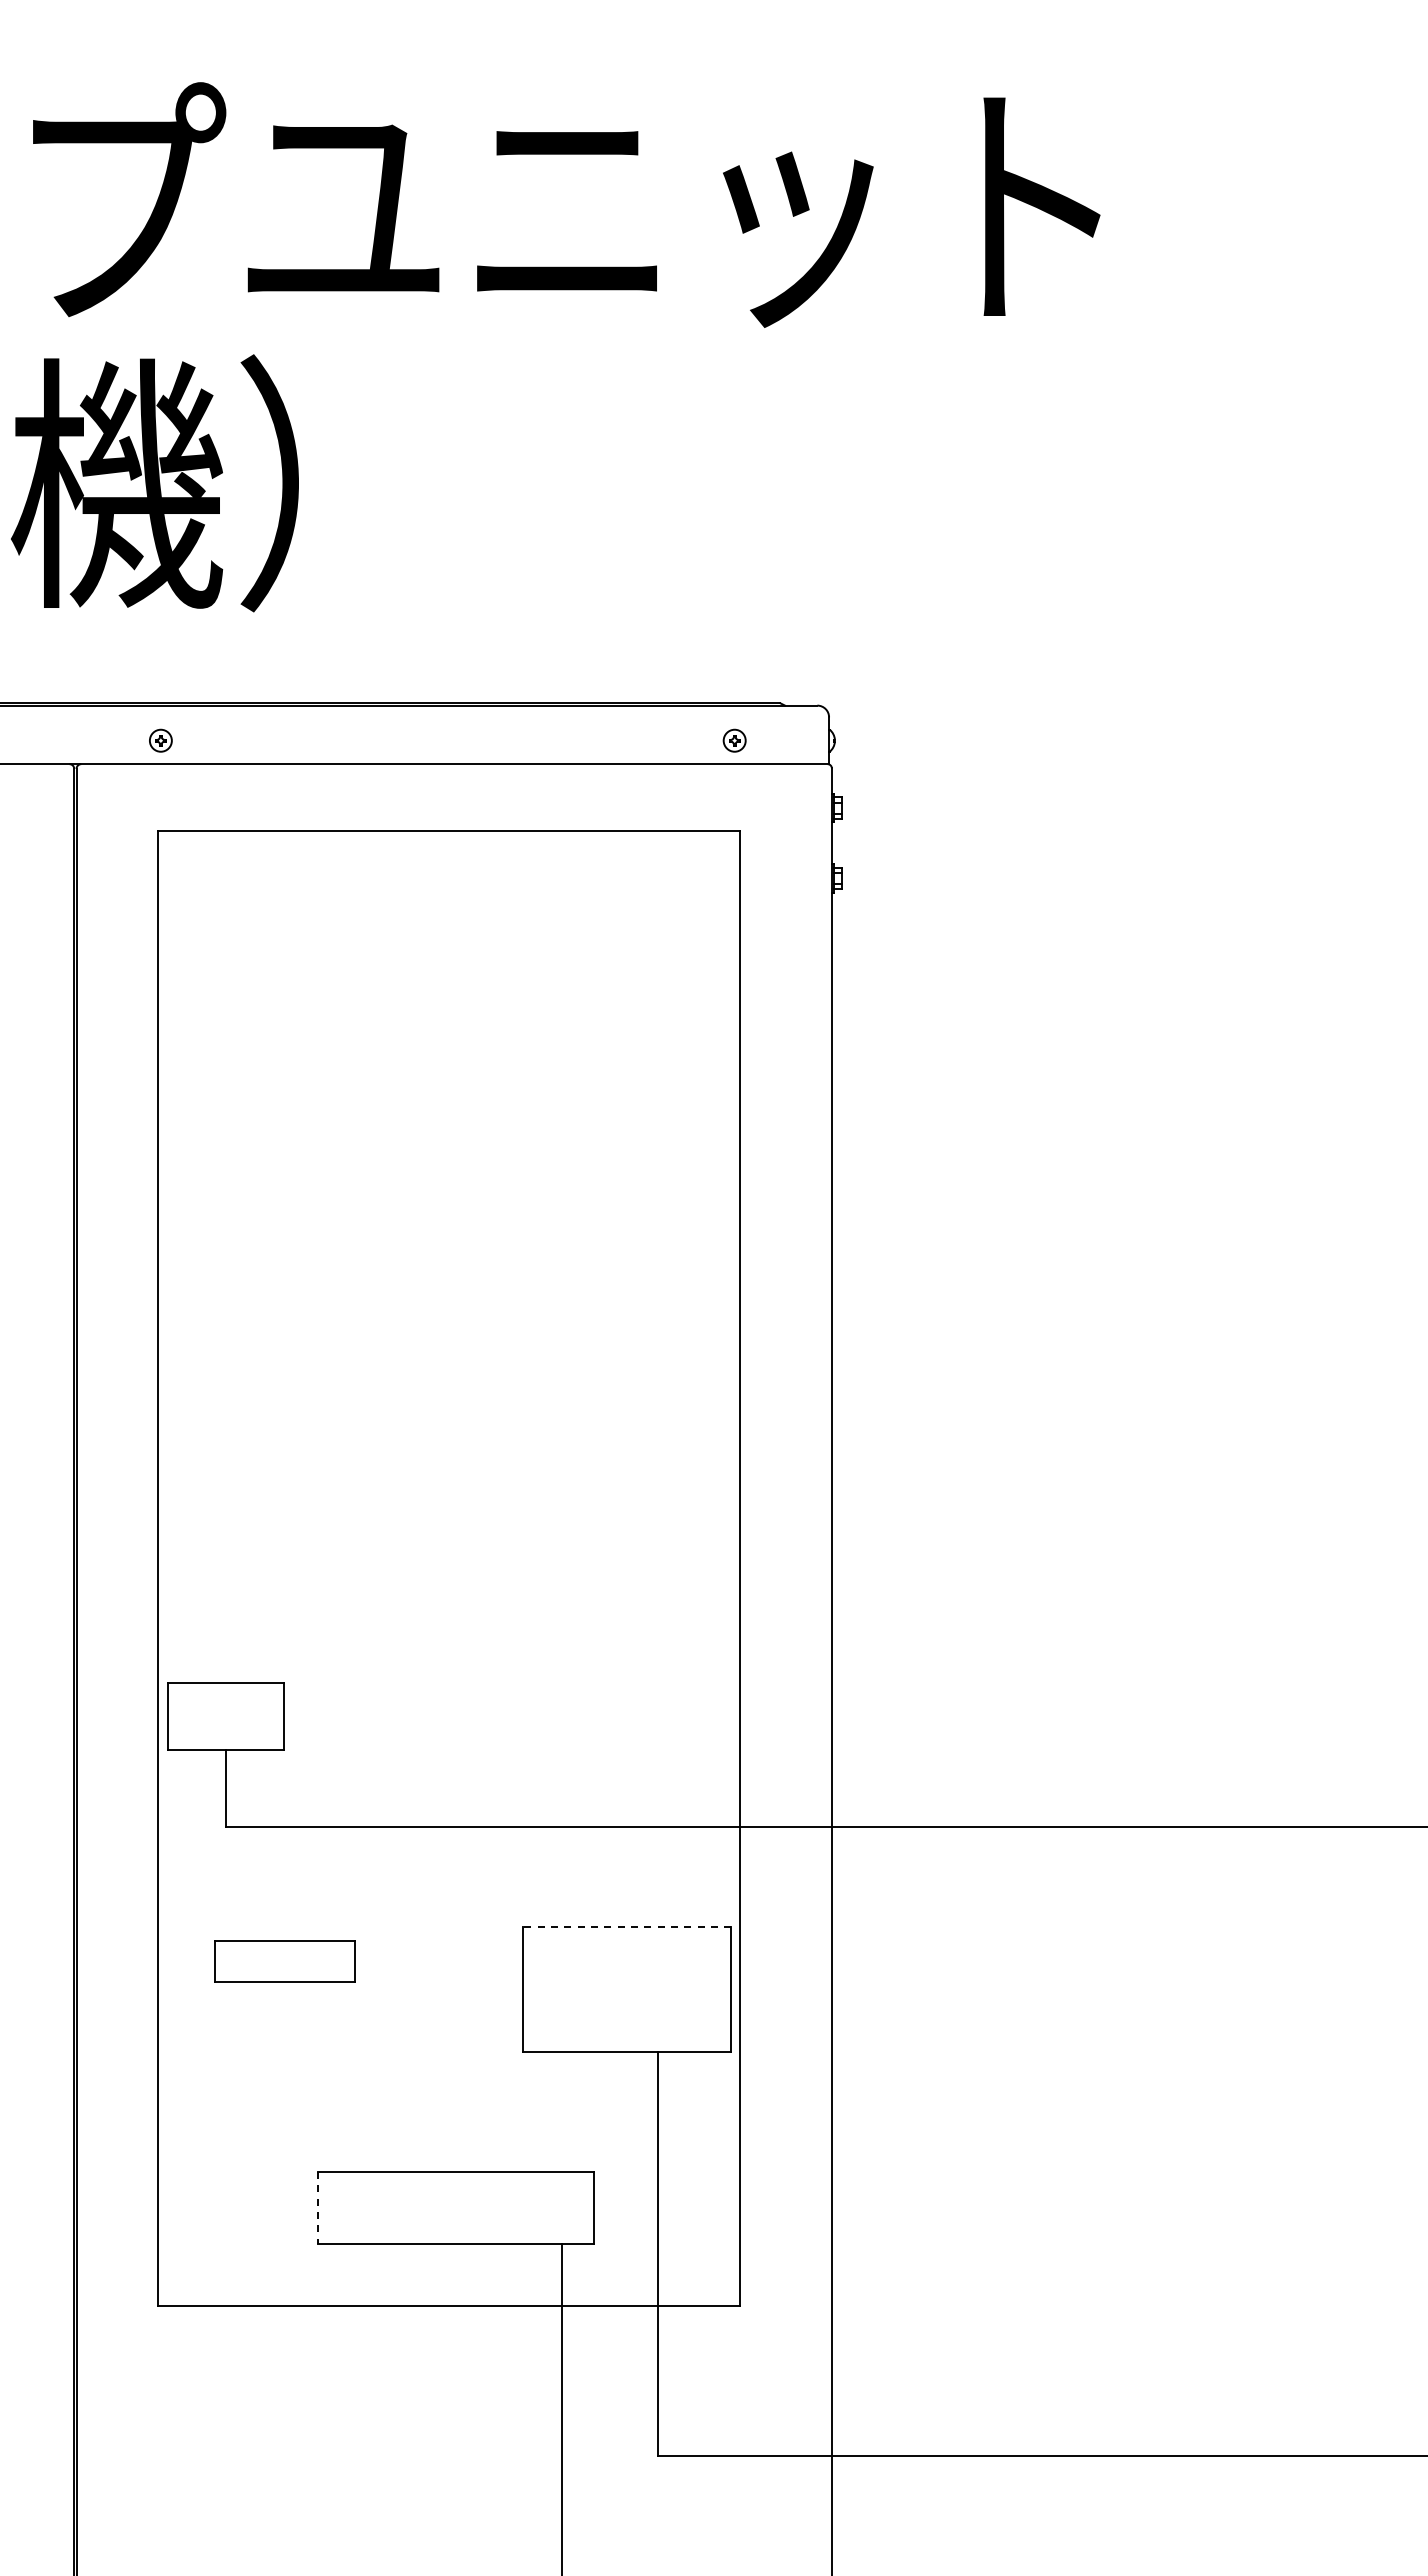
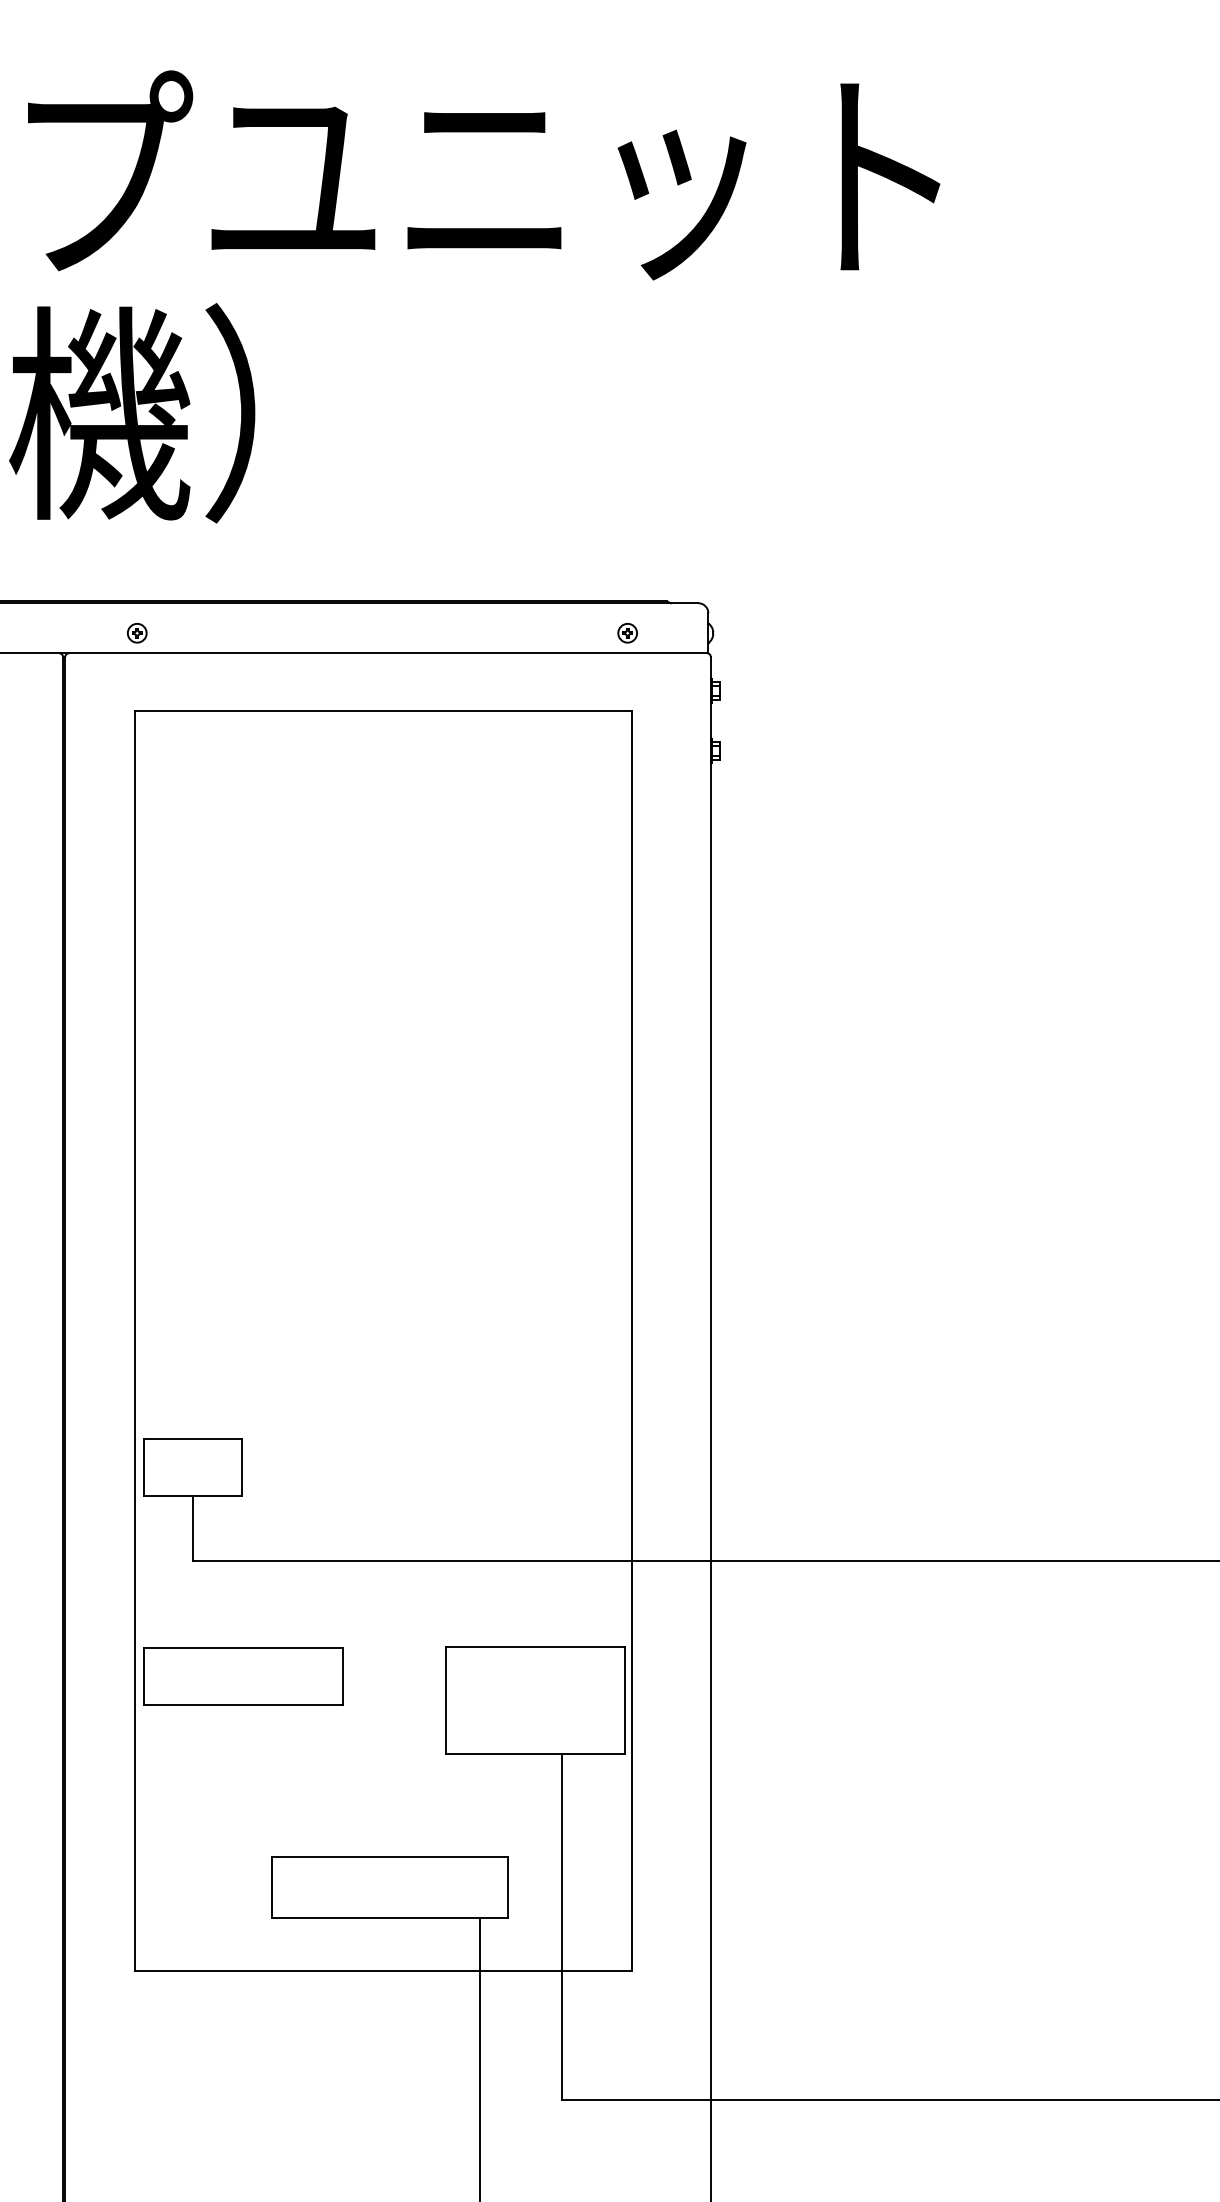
line: (626, 1927) -> (535, 1647), dashed -> solid
part: (284, 1961) -> (242, 1676), size x1.67
line: (317, 2208) -> (271, 1887), dashed -> solid

